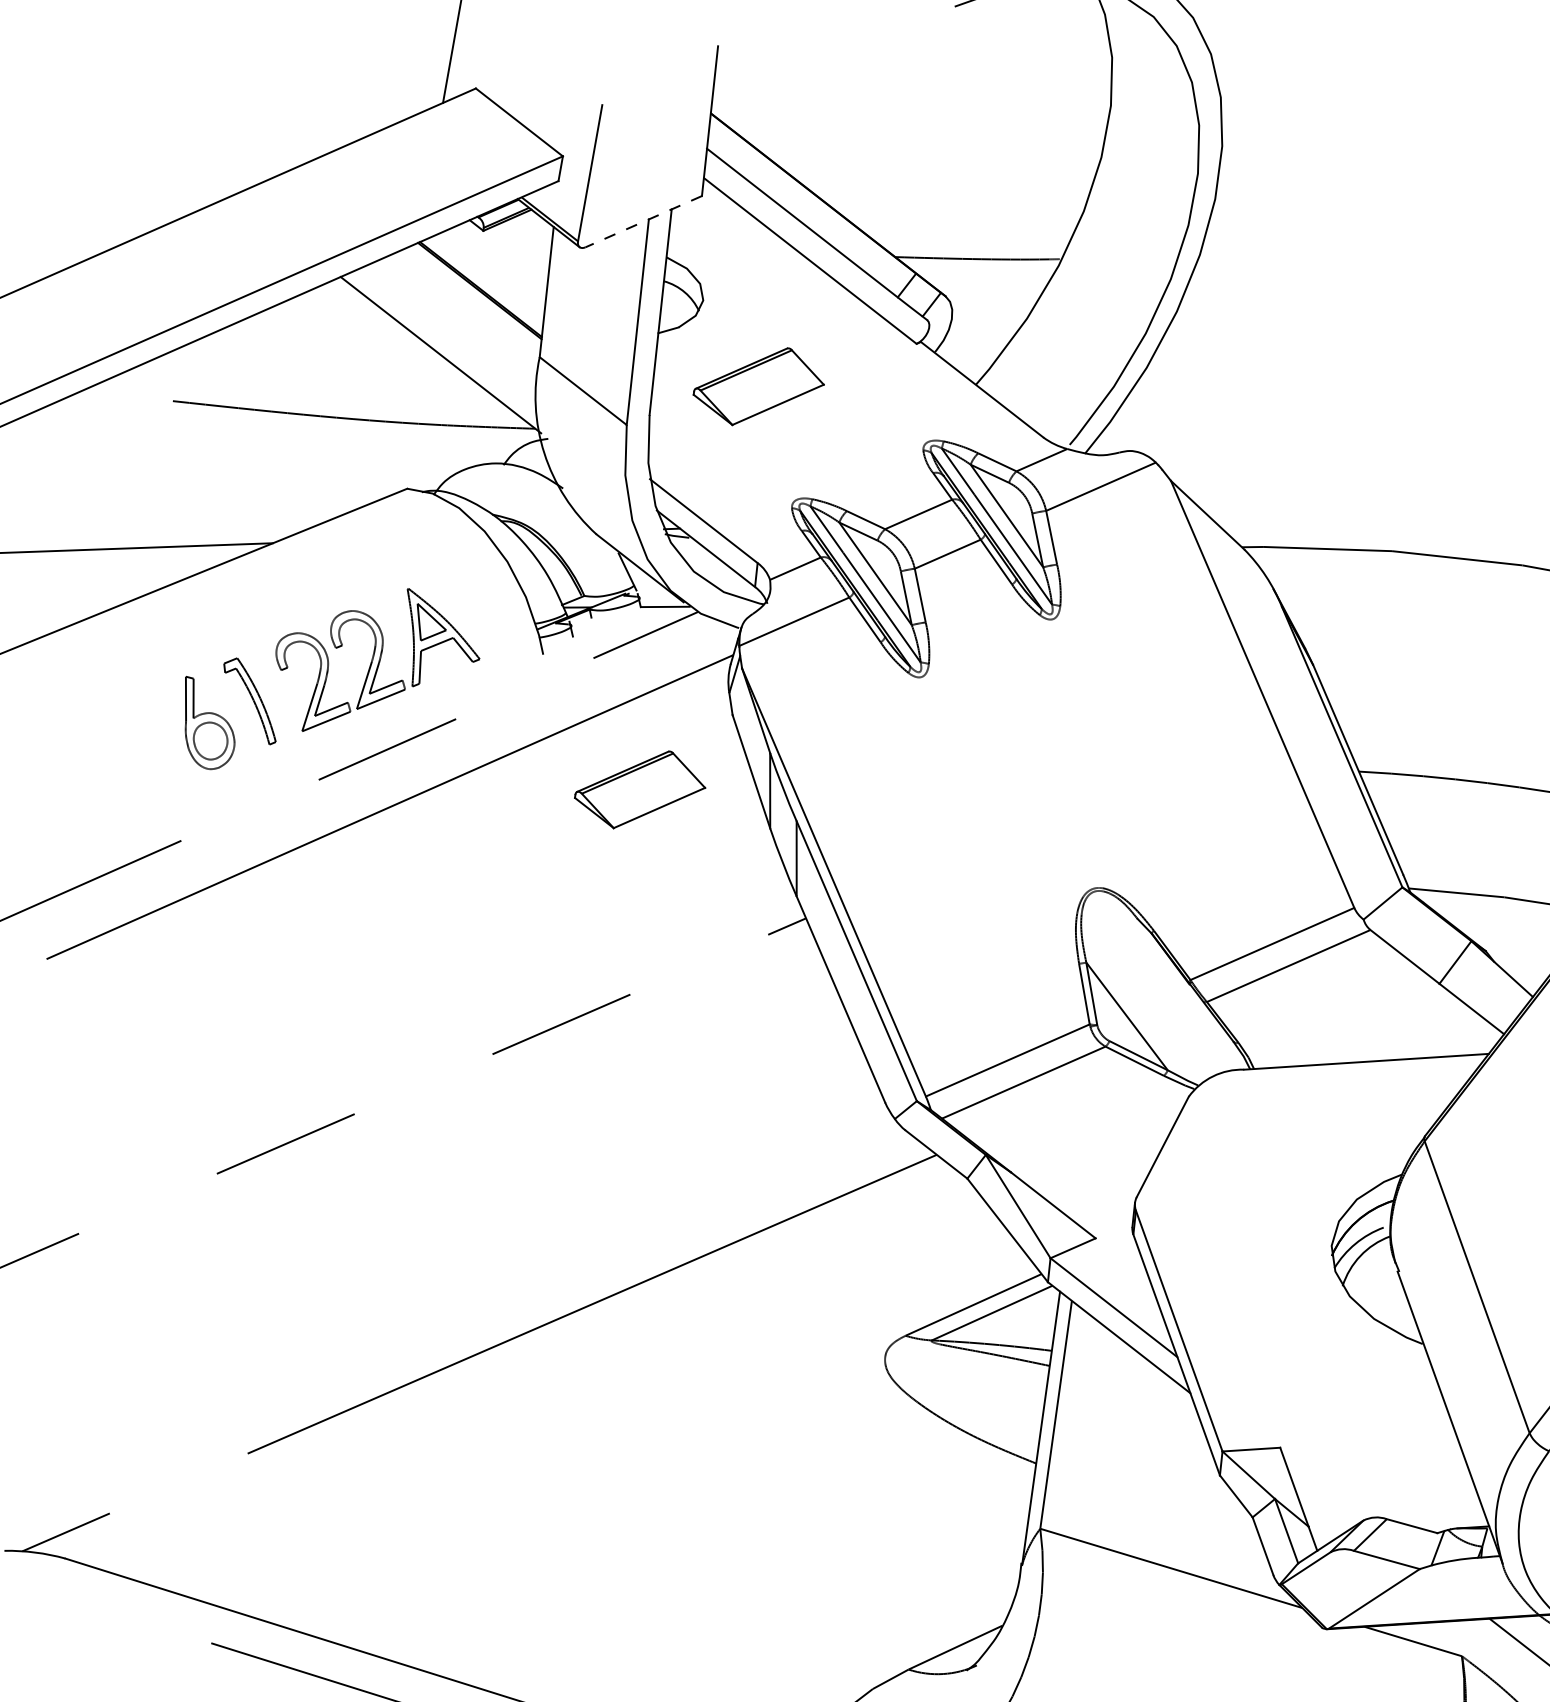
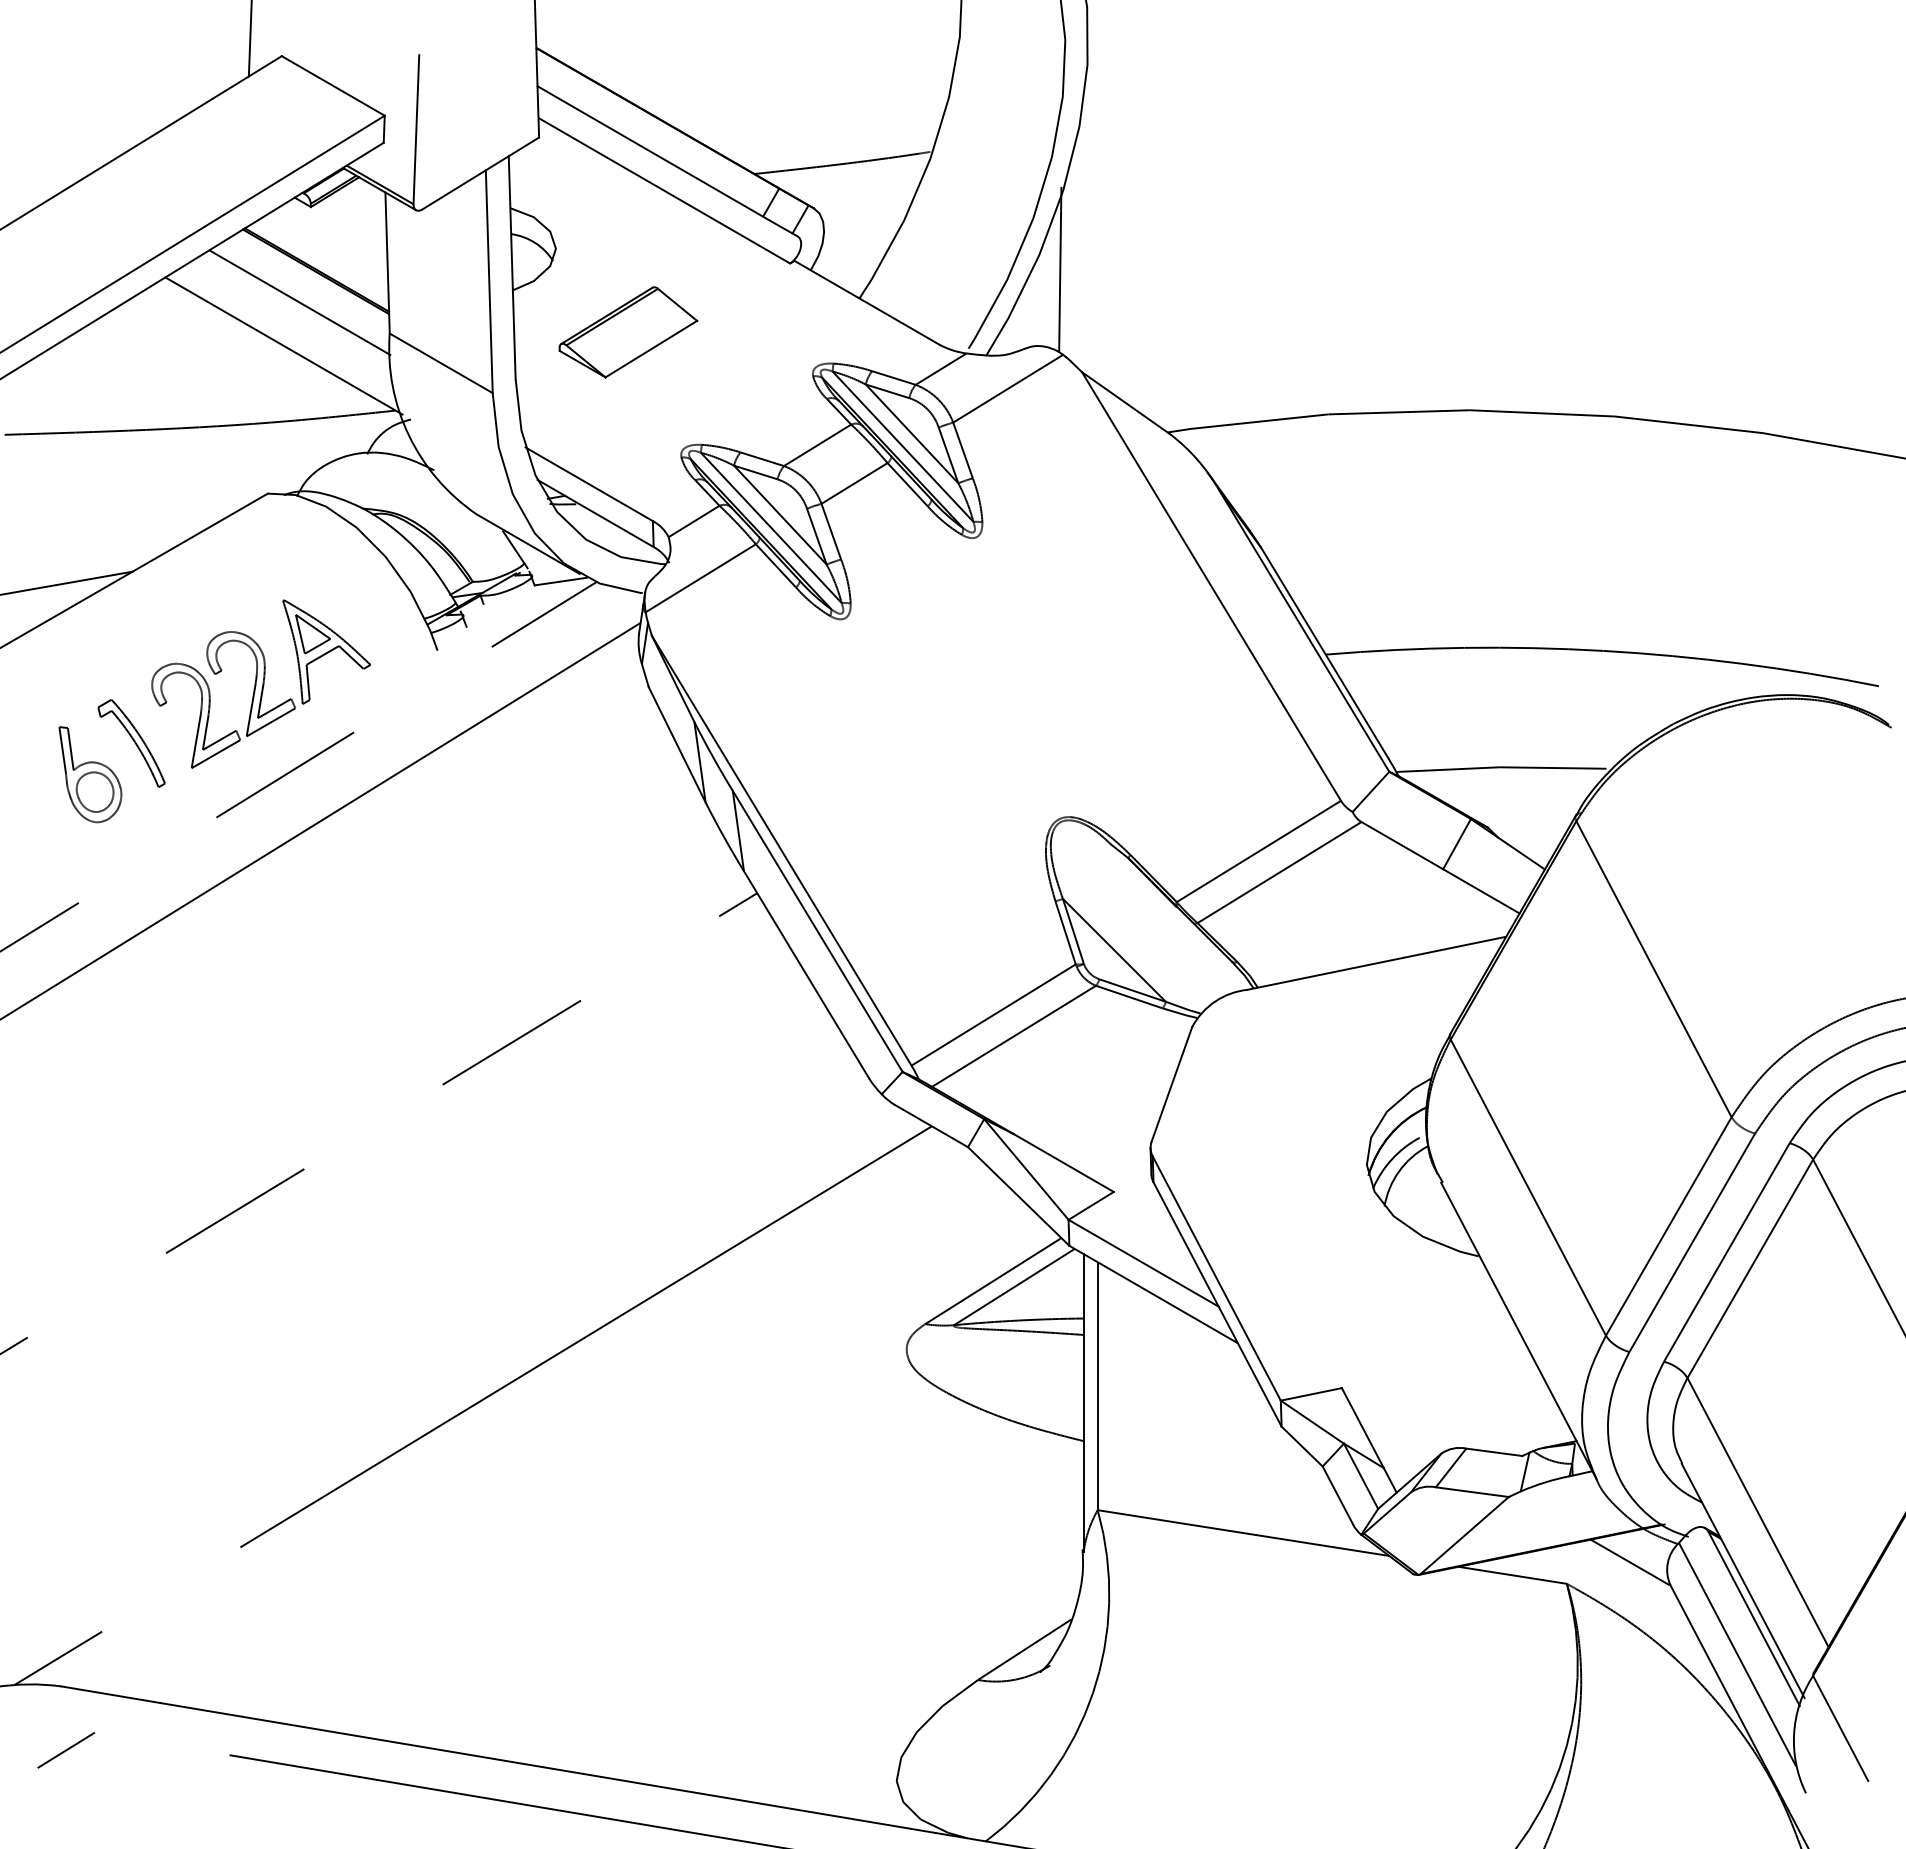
line: (643, 221) -> (480, 173), dashed -> solid
line: (461, 317) -> (300, 302), added
line: (1164, 383) -> (1060, 269), added
part: (640, 789) -> (561, 780), removed
line: (61, 1617) -> (65, 1750), added

